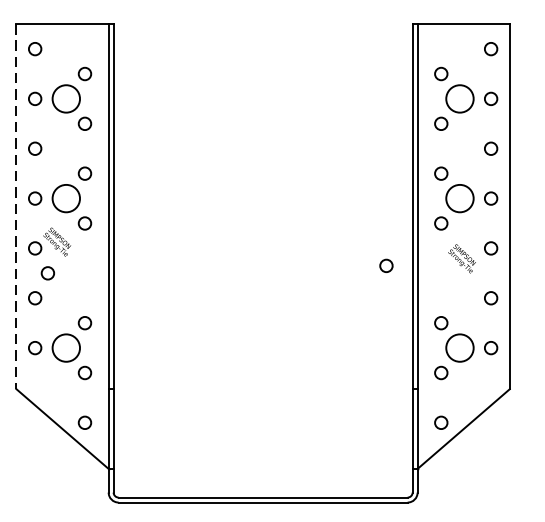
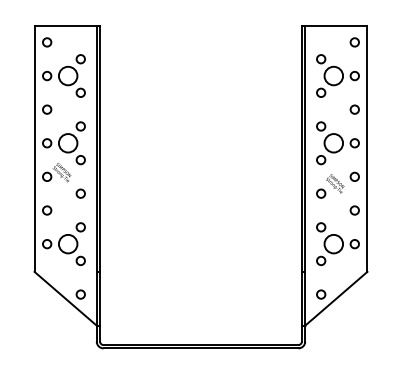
line: (16, 207) -> (34, 149), dashed -> solid
circle: (386, 265) -> (321, 193), moved
circle: (47, 273) -> (80, 193), moved

